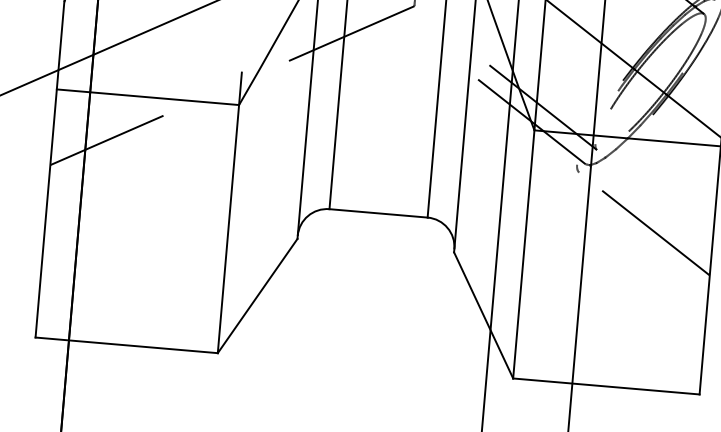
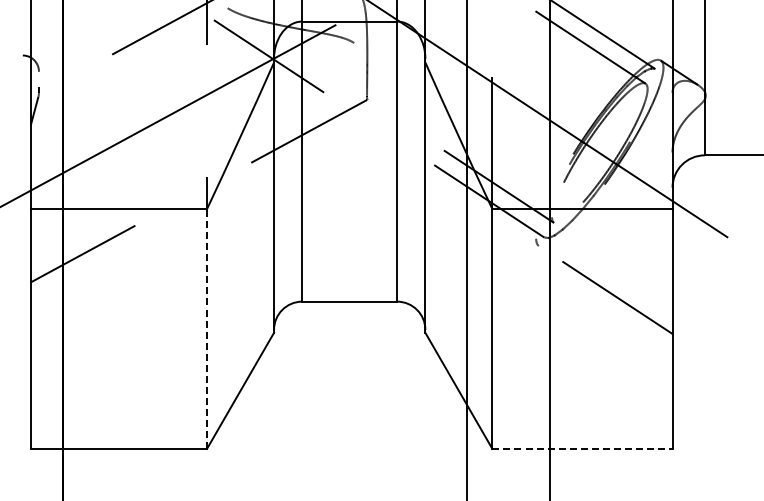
line: (228, 229) -> (207, 329), solid -> dashed
line: (606, 386) -> (582, 448), solid -> dashed

